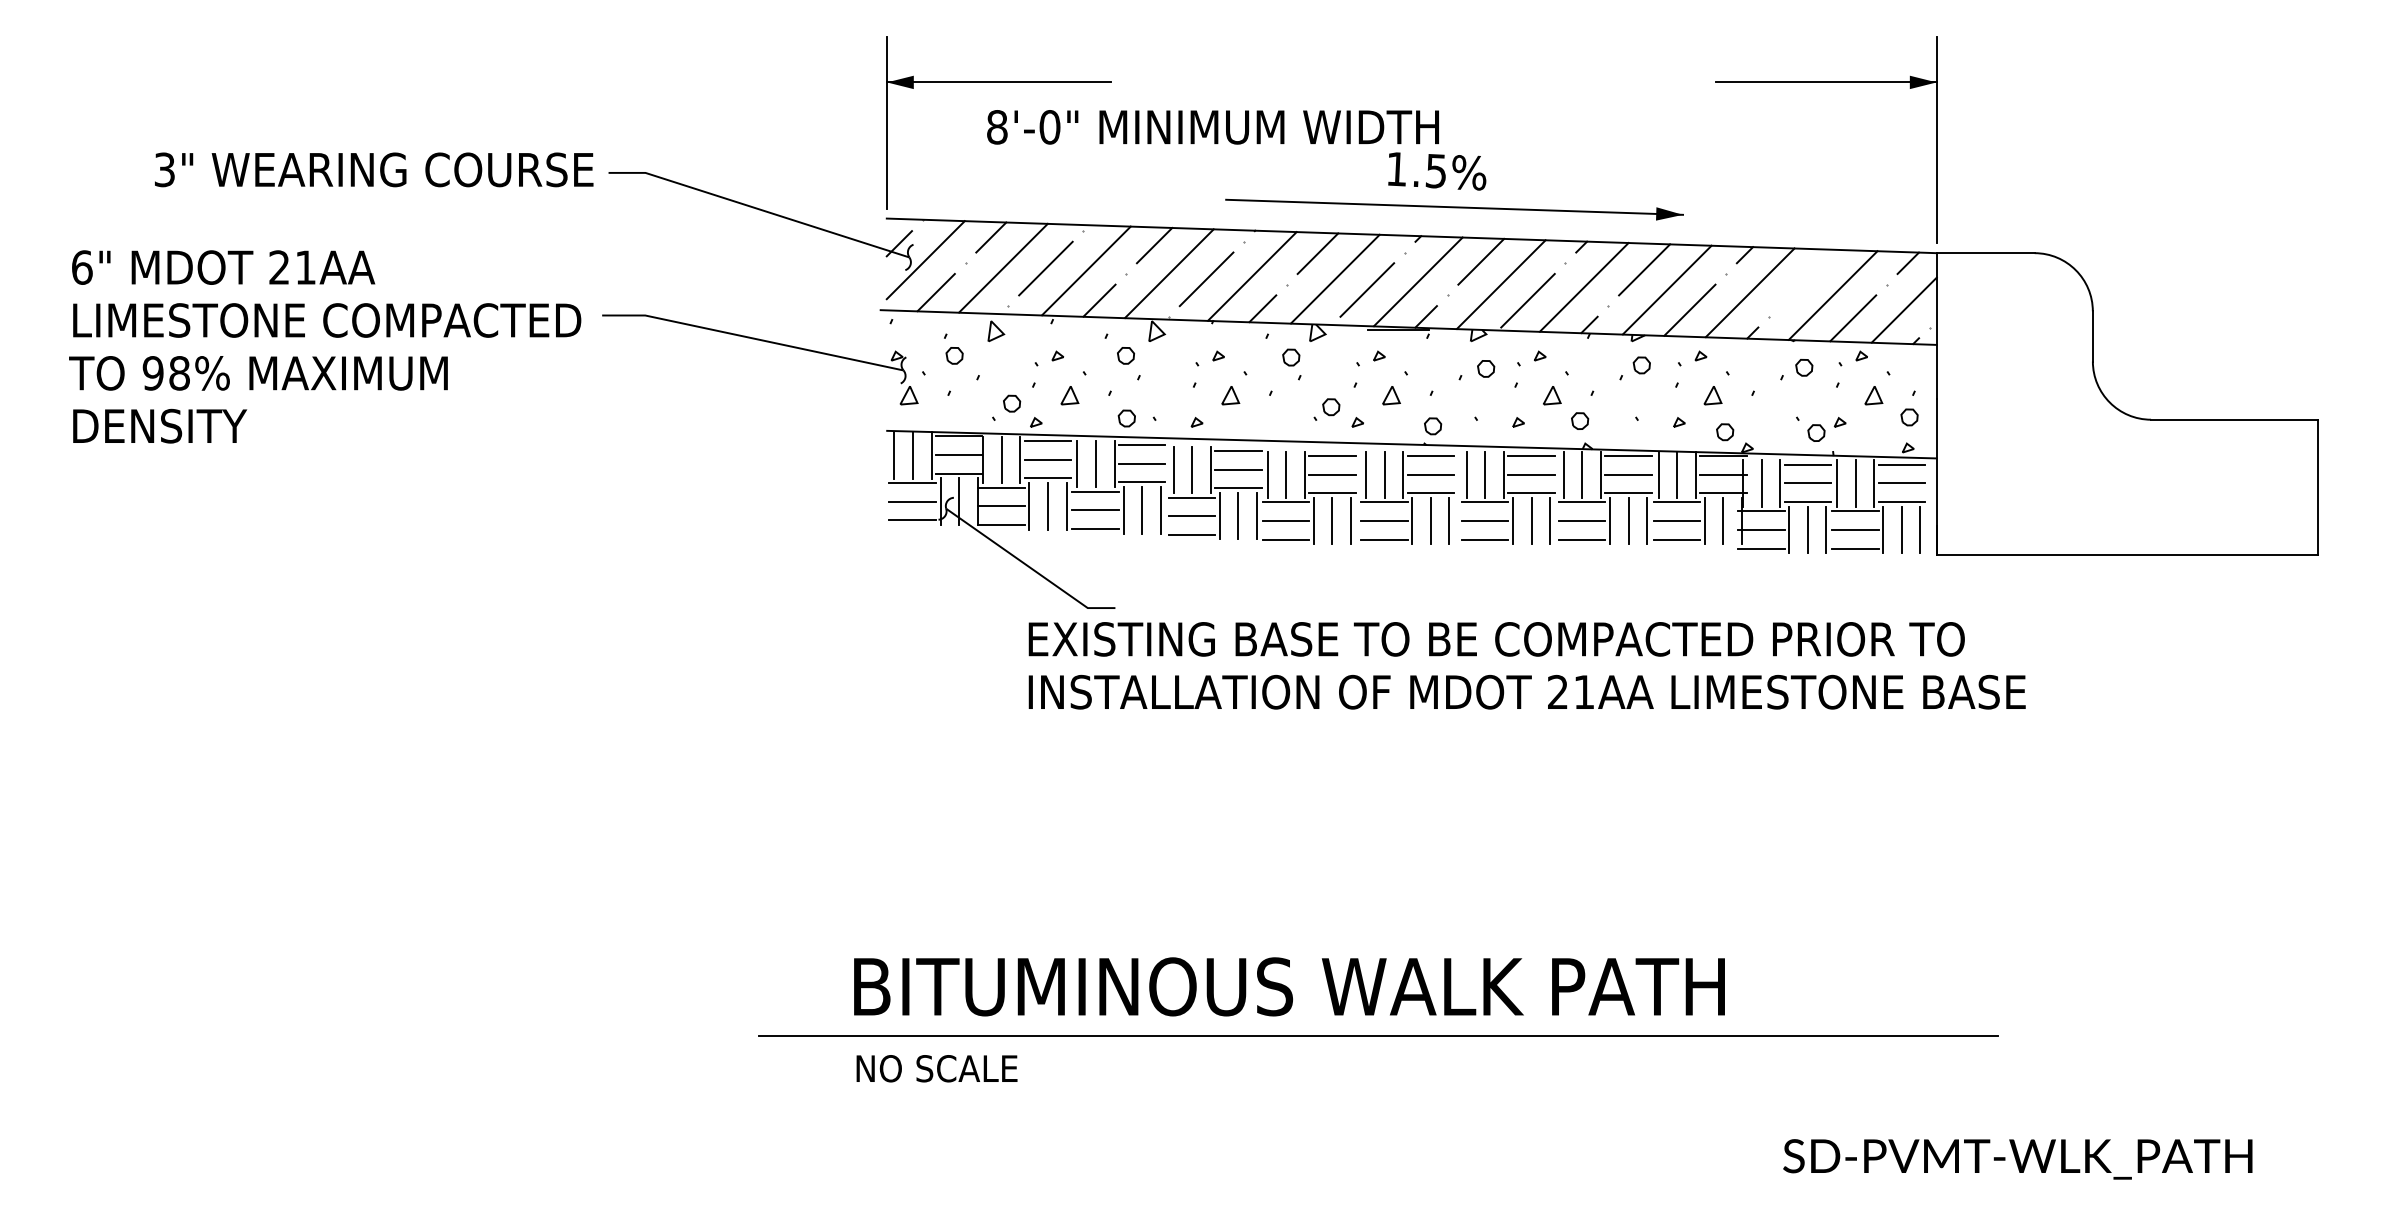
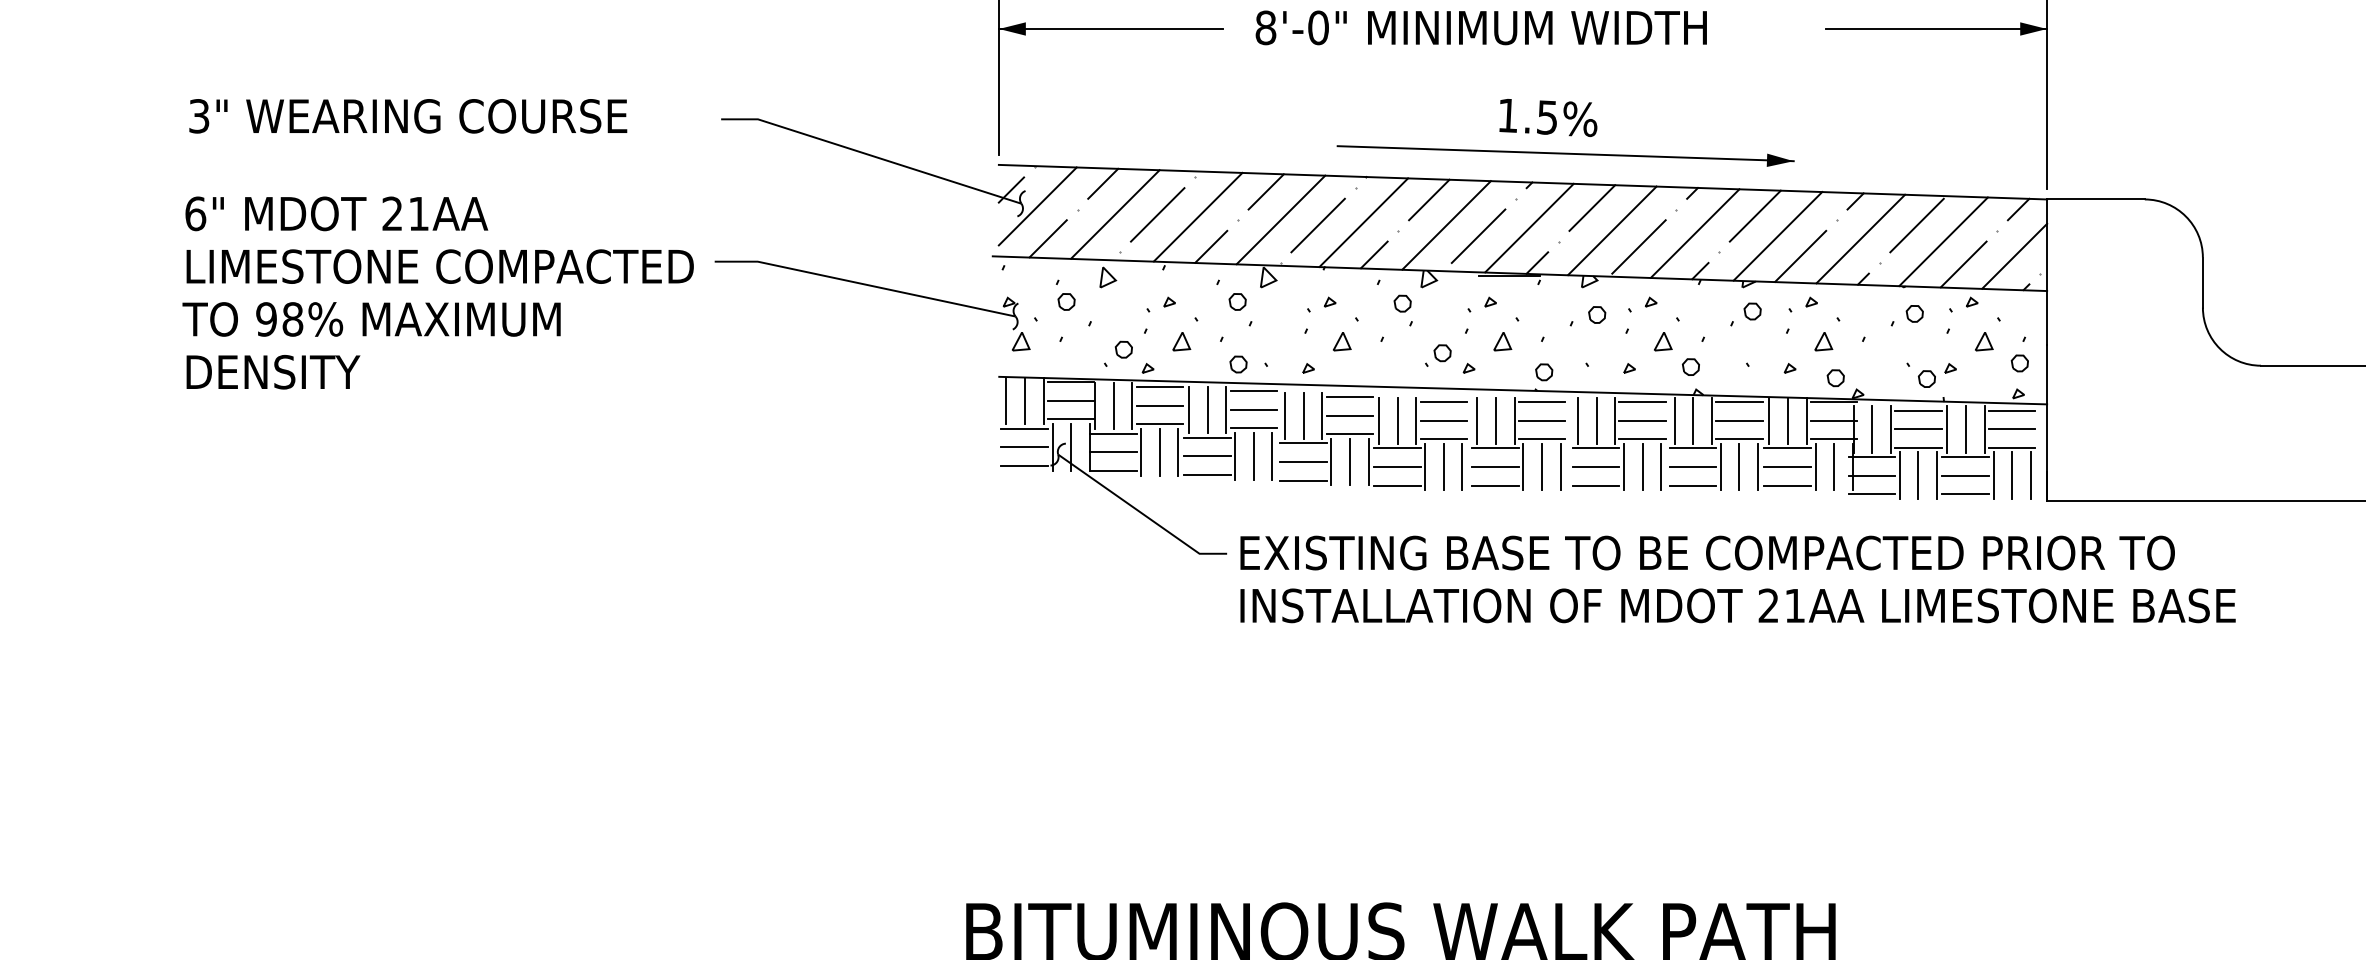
text: (1212, 127) -> (1480, 28), moved
text: (374, 169) -> (408, 115), moved
line: (1806, 279) -> (1917, 225), added
text: (1526, 665) -> (1737, 579), moved

